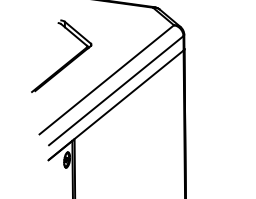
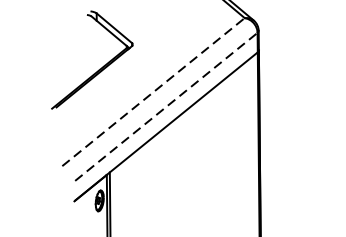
line: (106, 79) -> (153, 91), solid -> dashed
line: (116, 90) -> (166, 106), solid -> dashed

